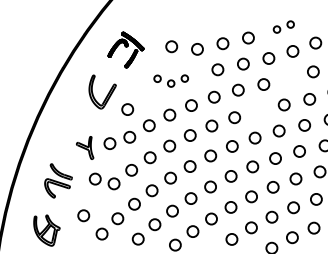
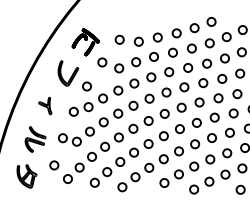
part: (283, 27) -> (202, 25), size x1.67
circle: (289, 78) -> (207, 63), added
part: (171, 81) -> (119, 65), size x1.67
circle: (258, 110) -> (184, 87), added
part: (85, 147) -> (45, 105), moved

